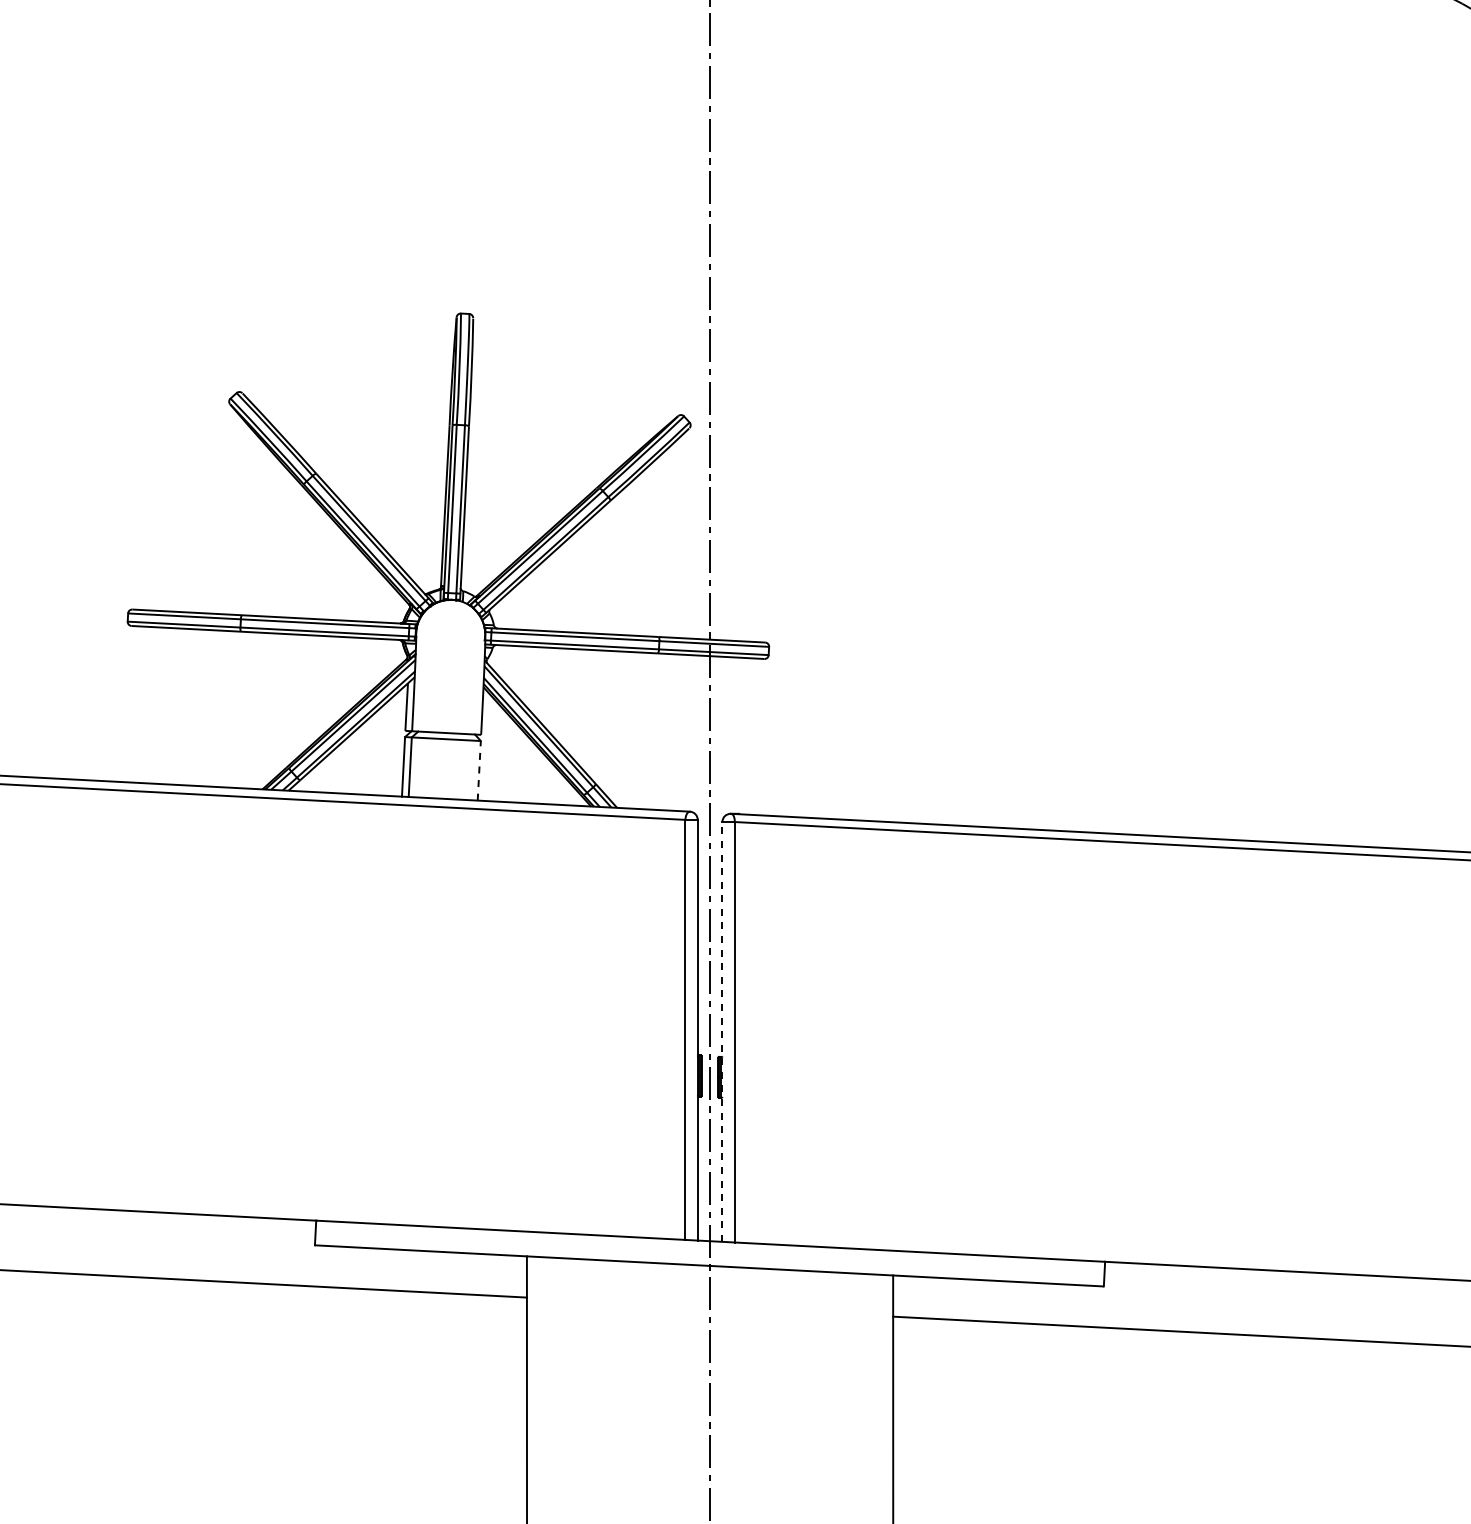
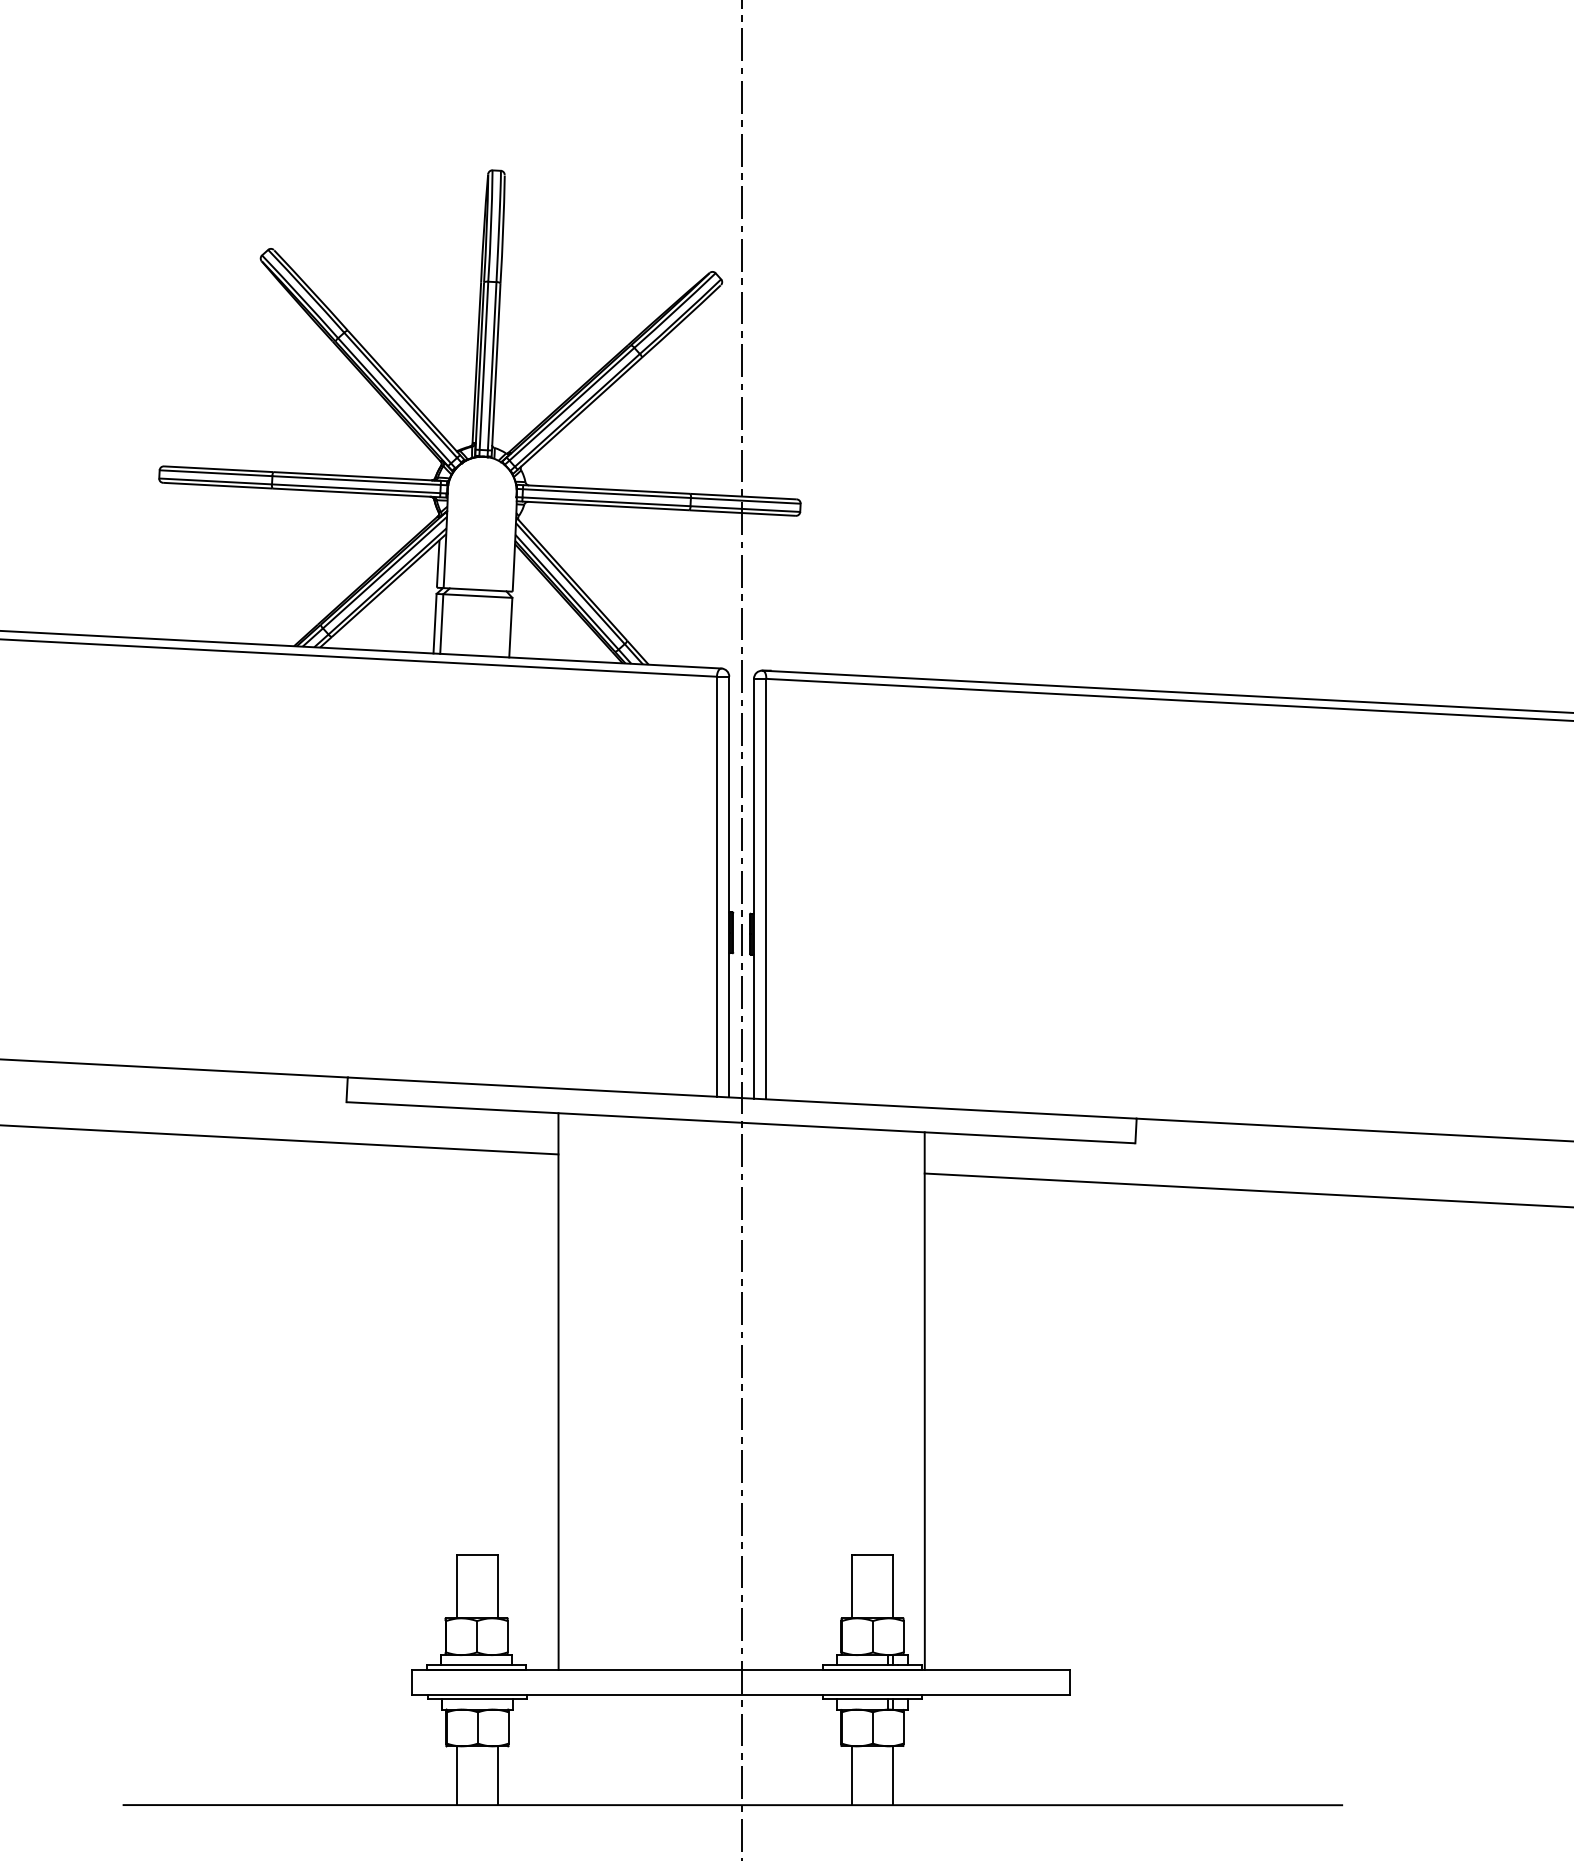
line: (478, 770) -> (510, 627), dashed -> solid
line: (721, 1031) -> (753, 888), dashed -> solid

